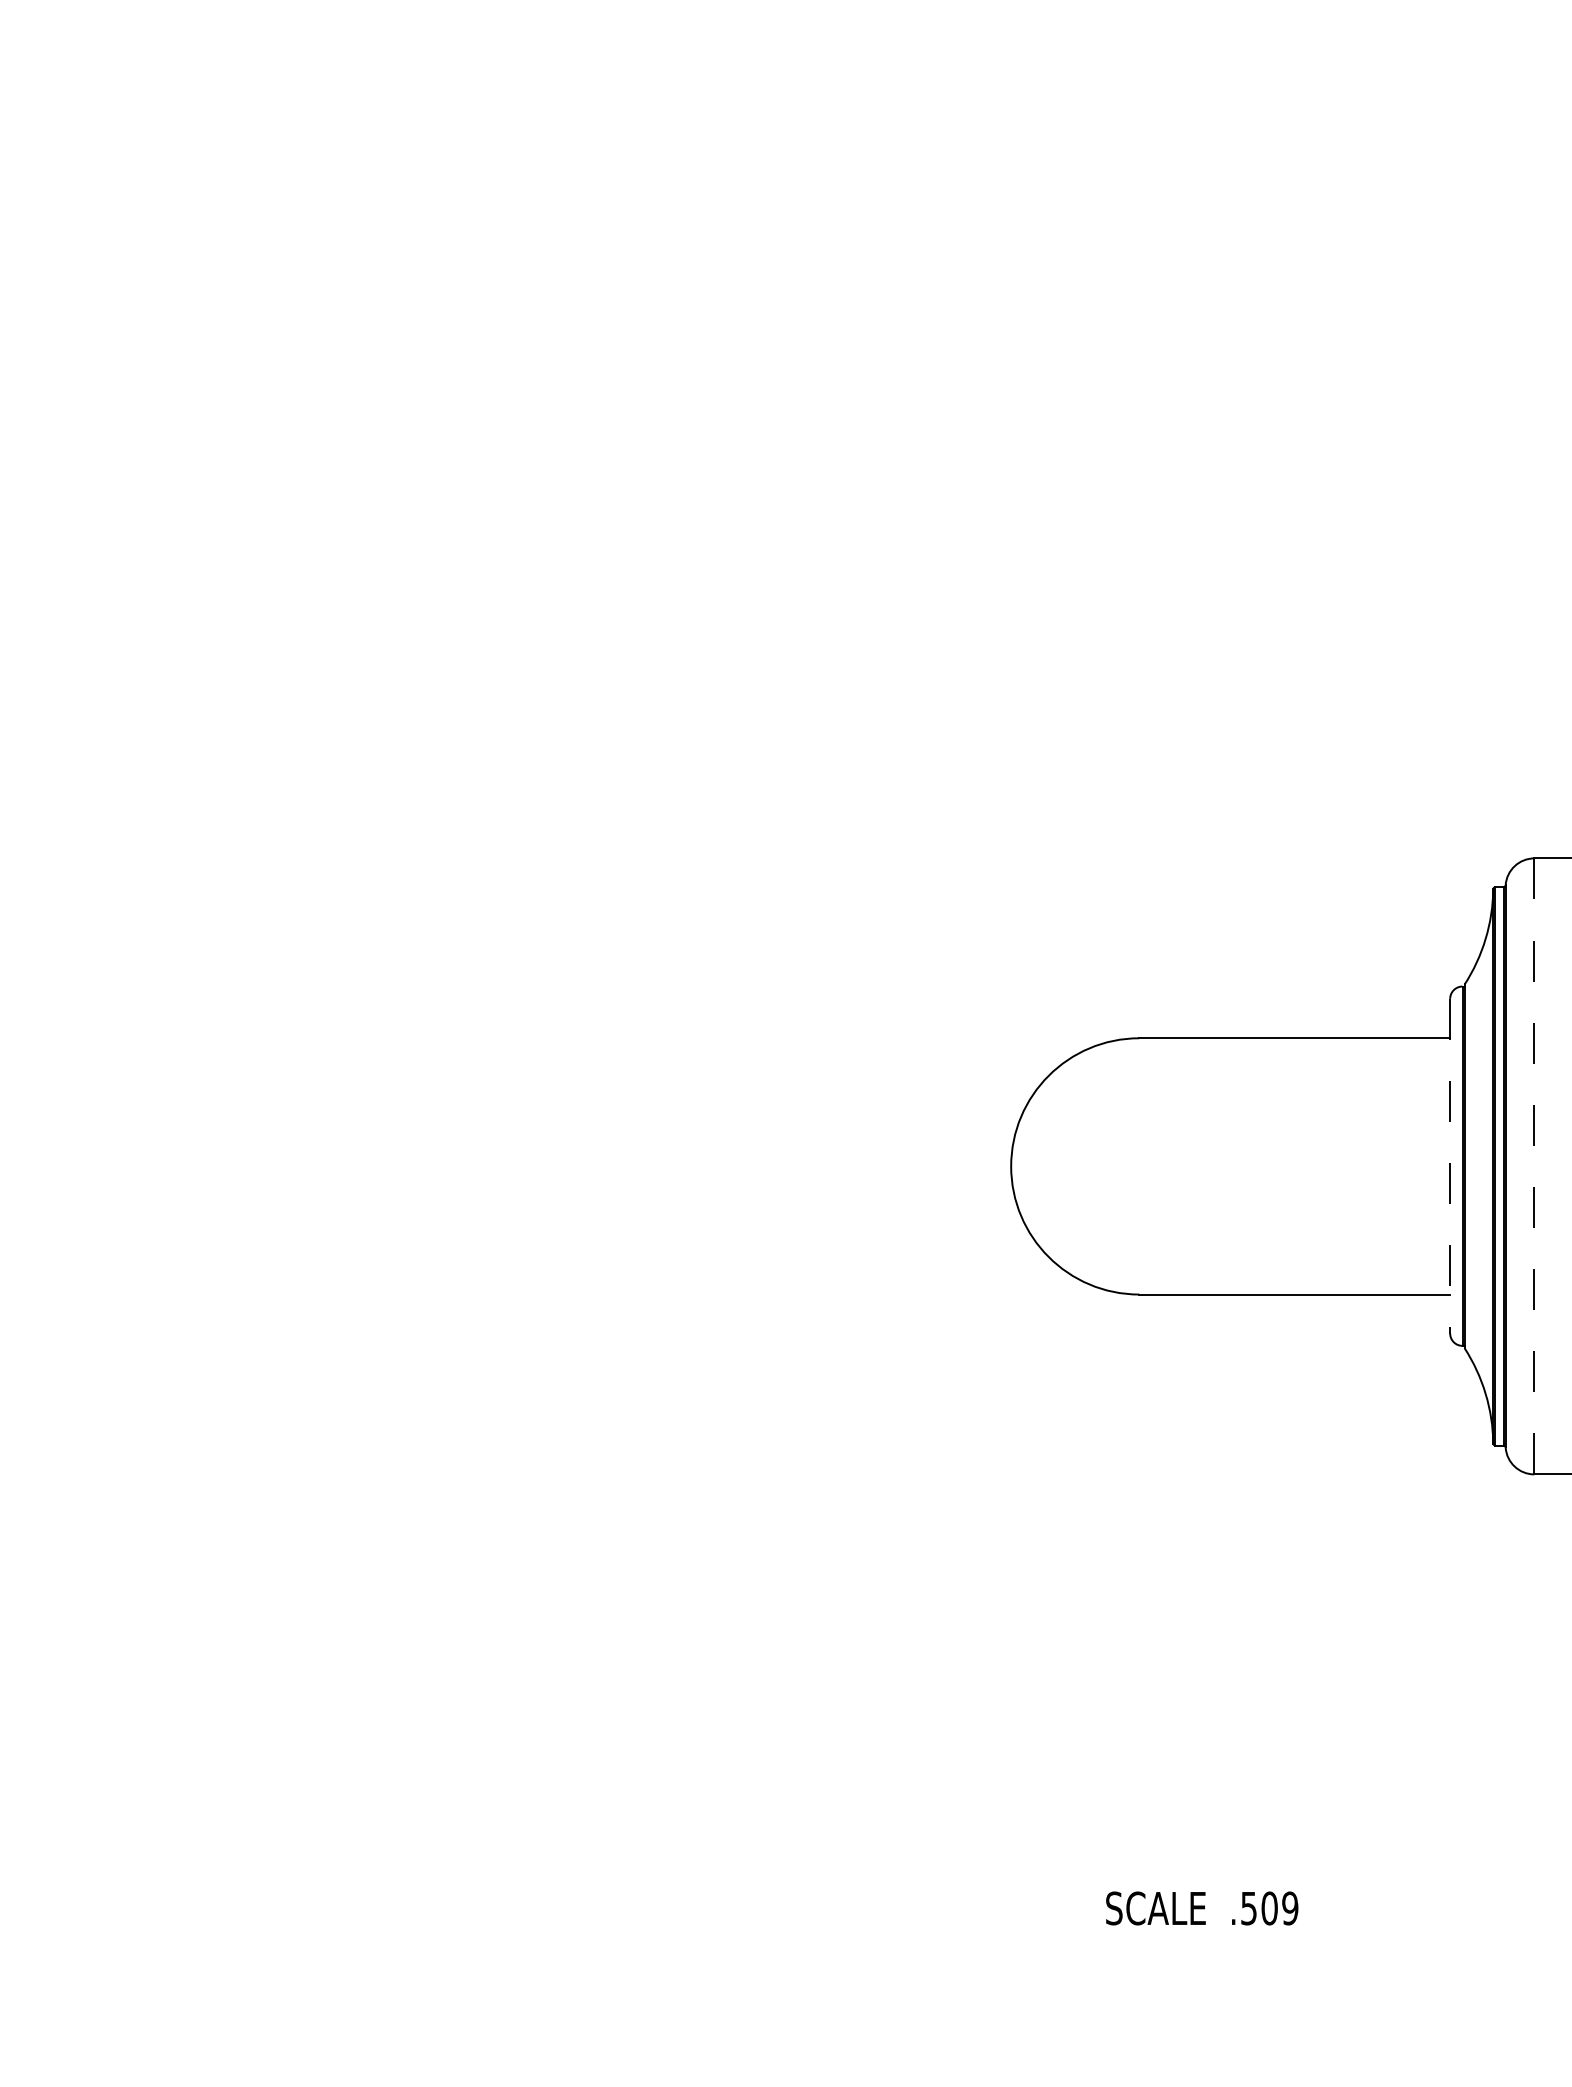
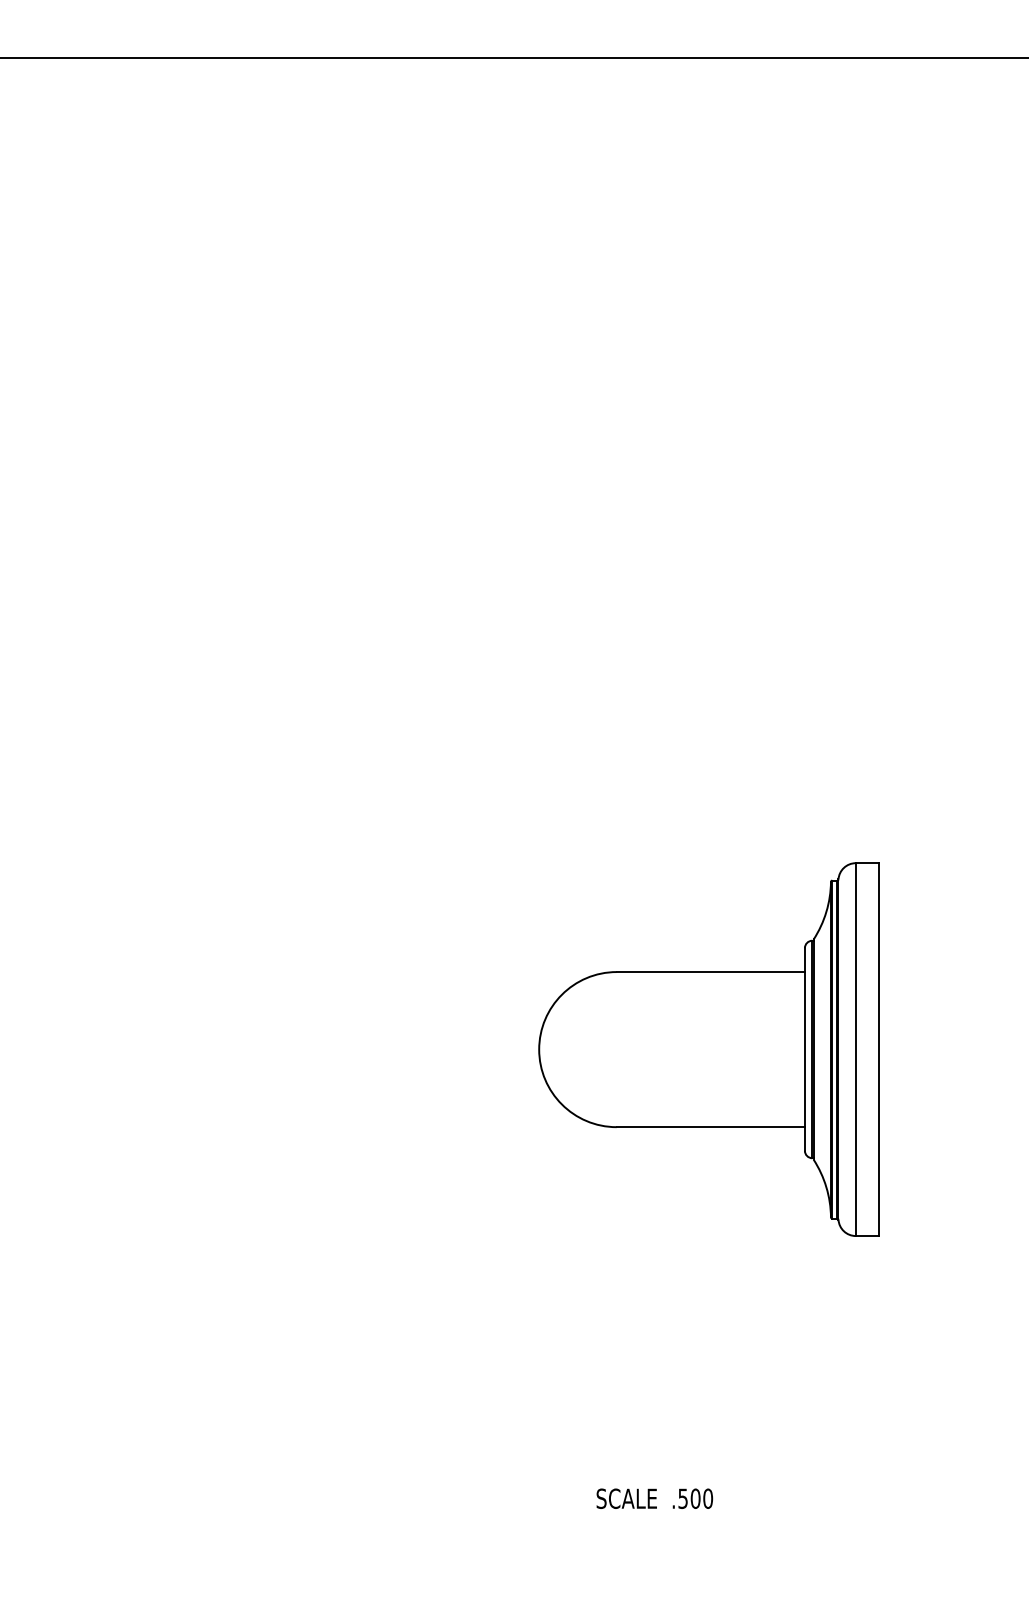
line: (1449, 1166) -> (804, 1049), dashed -> solid
line: (1533, 1166) -> (855, 1049), dashed -> solid
text: (1289, 1908) -> (707, 1498), .509 -> .500

